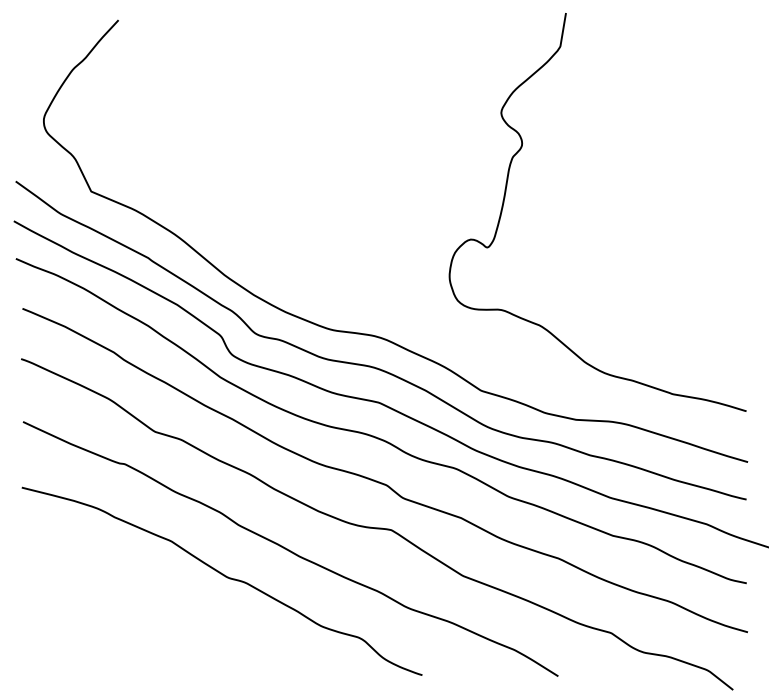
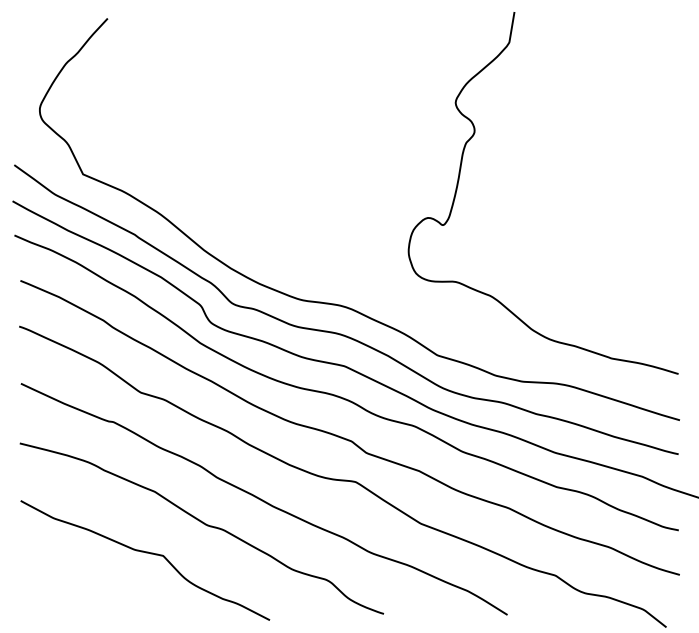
curve: (160, 608) -> (145, 553), added

